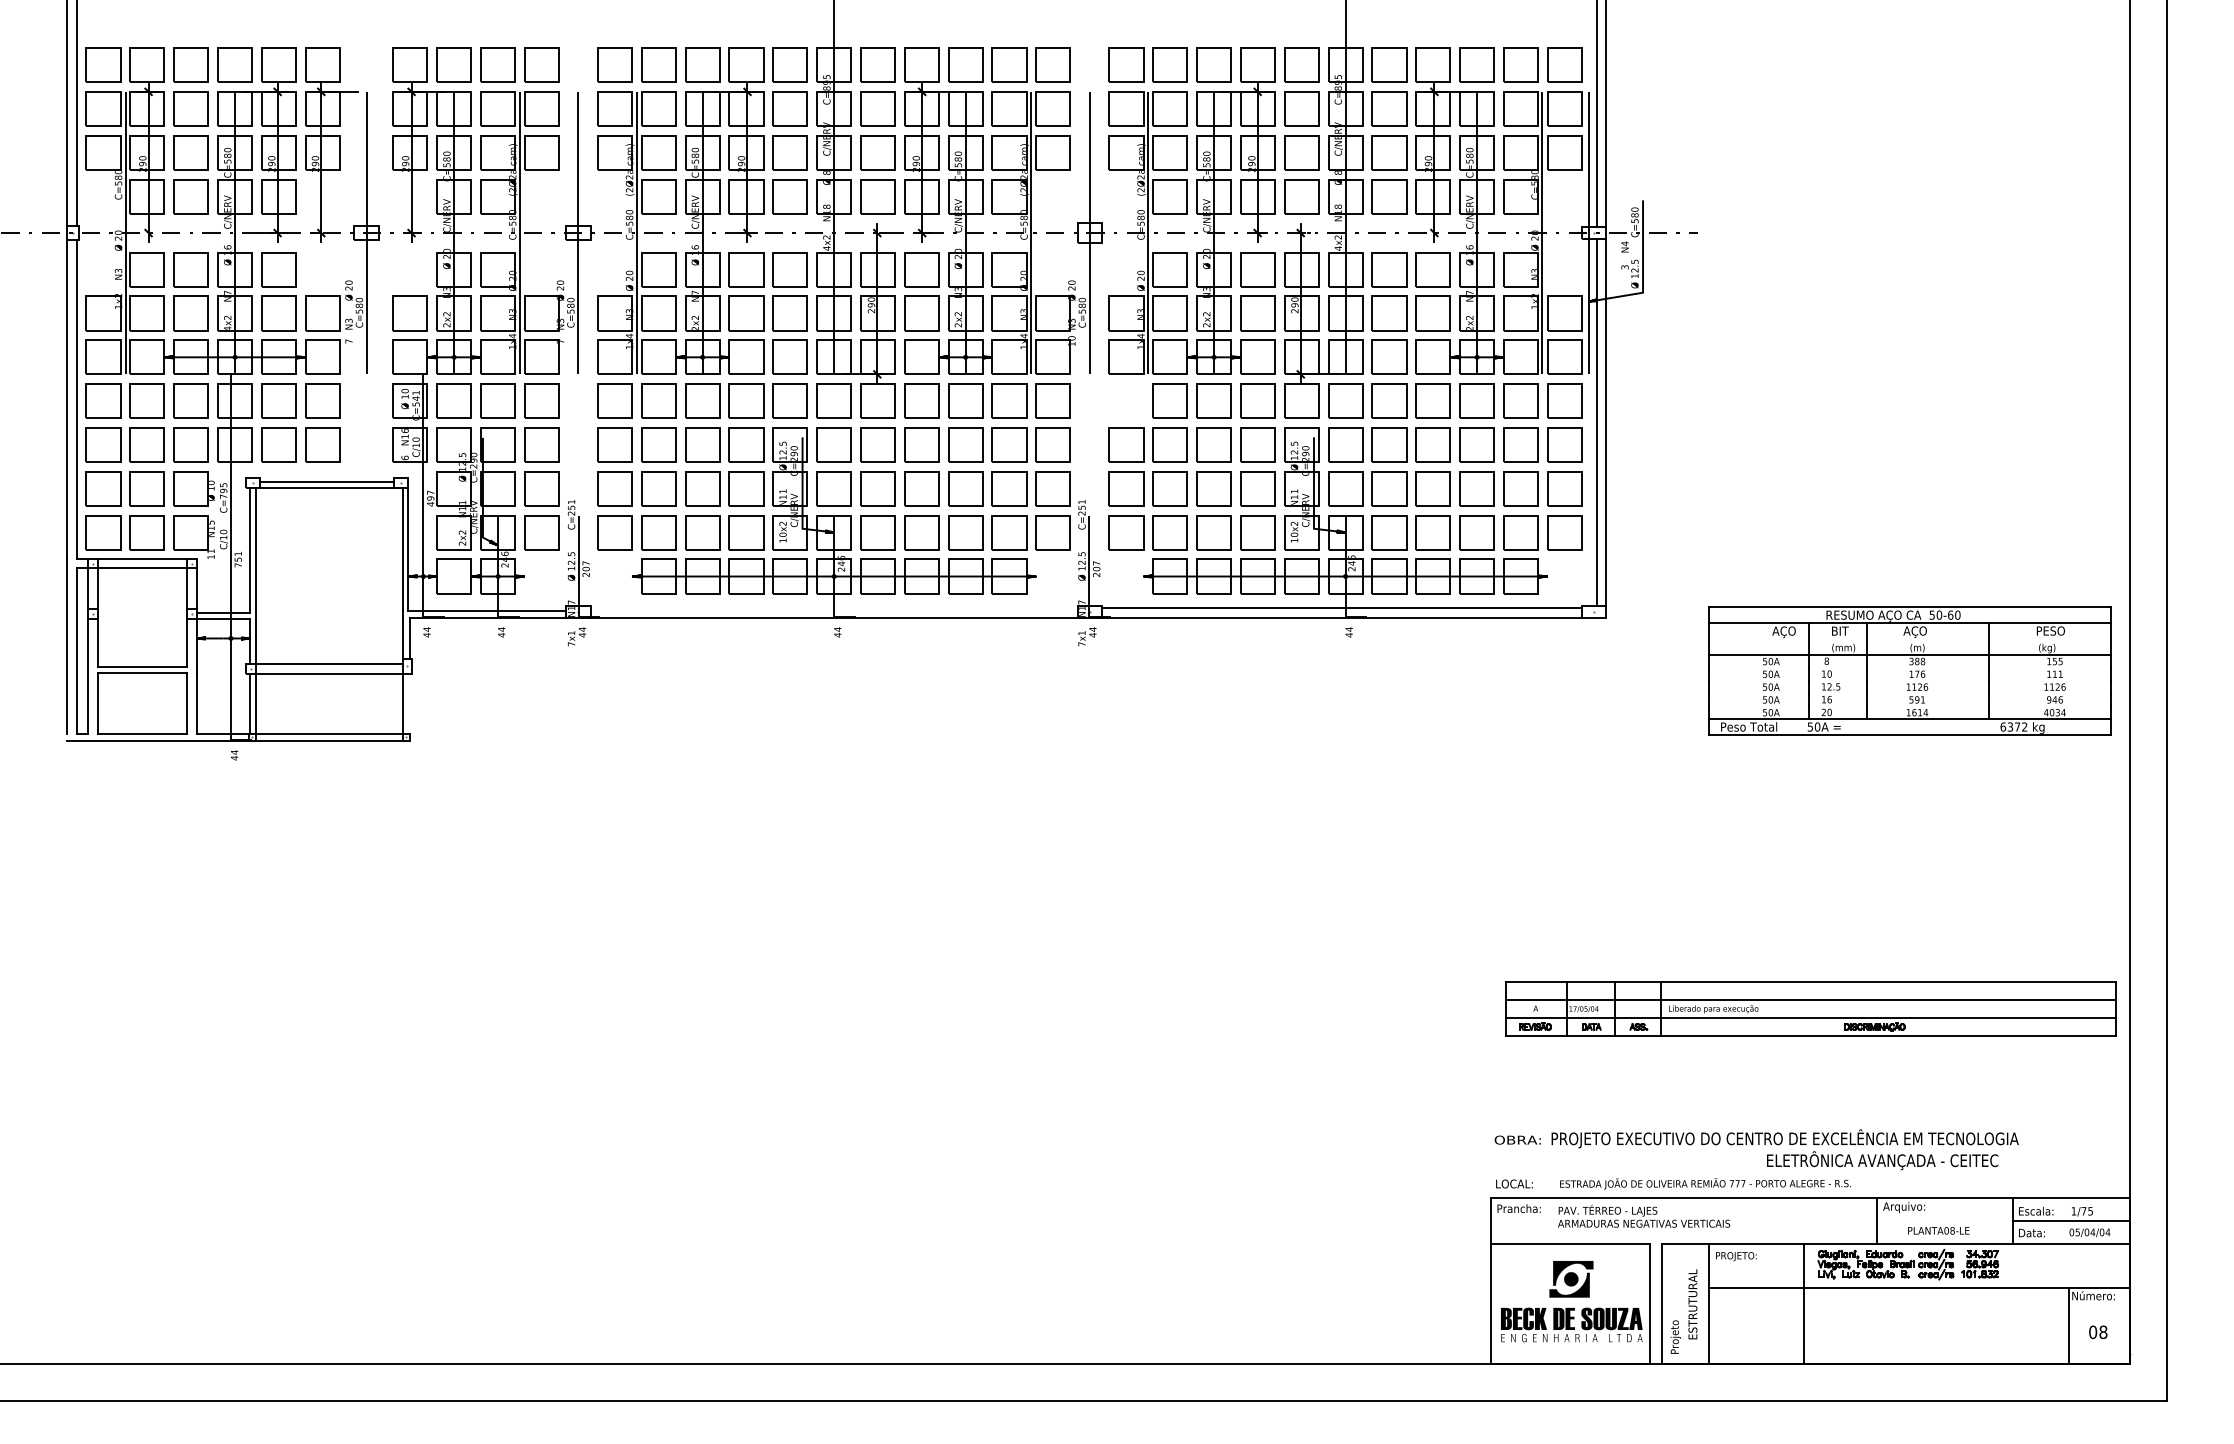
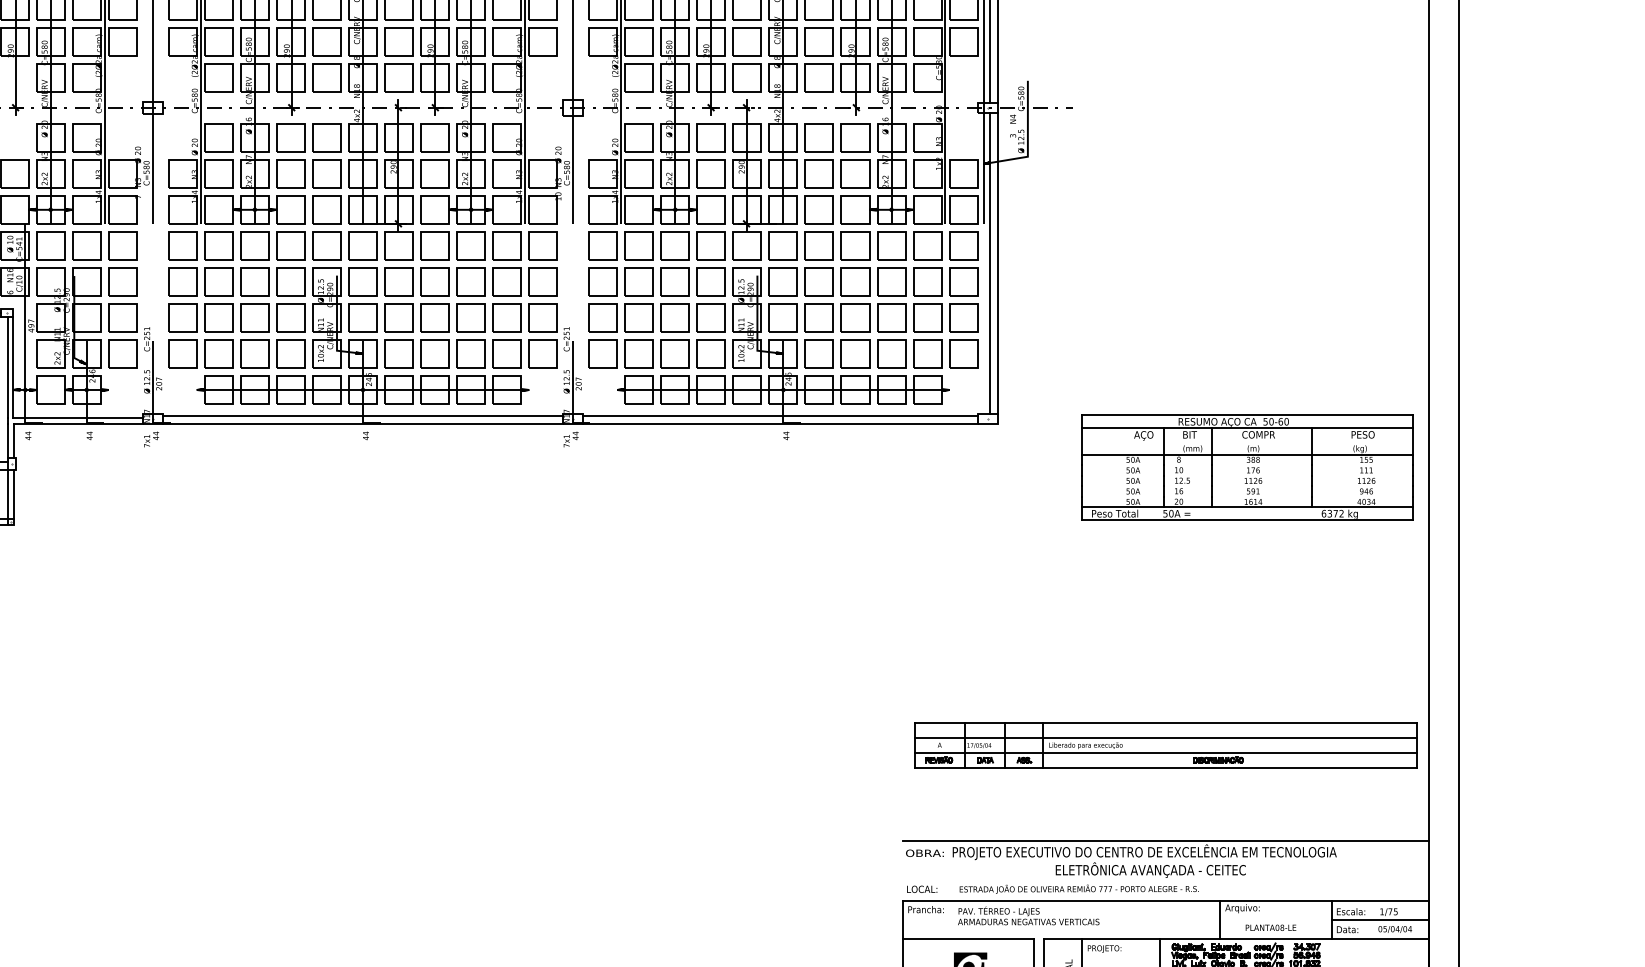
part: (1126, 400) -> (603, 245), added
line: (833, 608) -> (362, 416), added
text: (1923, 631) -> (1258, 435), AÇO -> COMPR
line: (409, 703) -> (13, 494), added
line: (1810, 1124) -> (1165, 840), added
text: (1882, 1160) -> (1150, 870), moved

